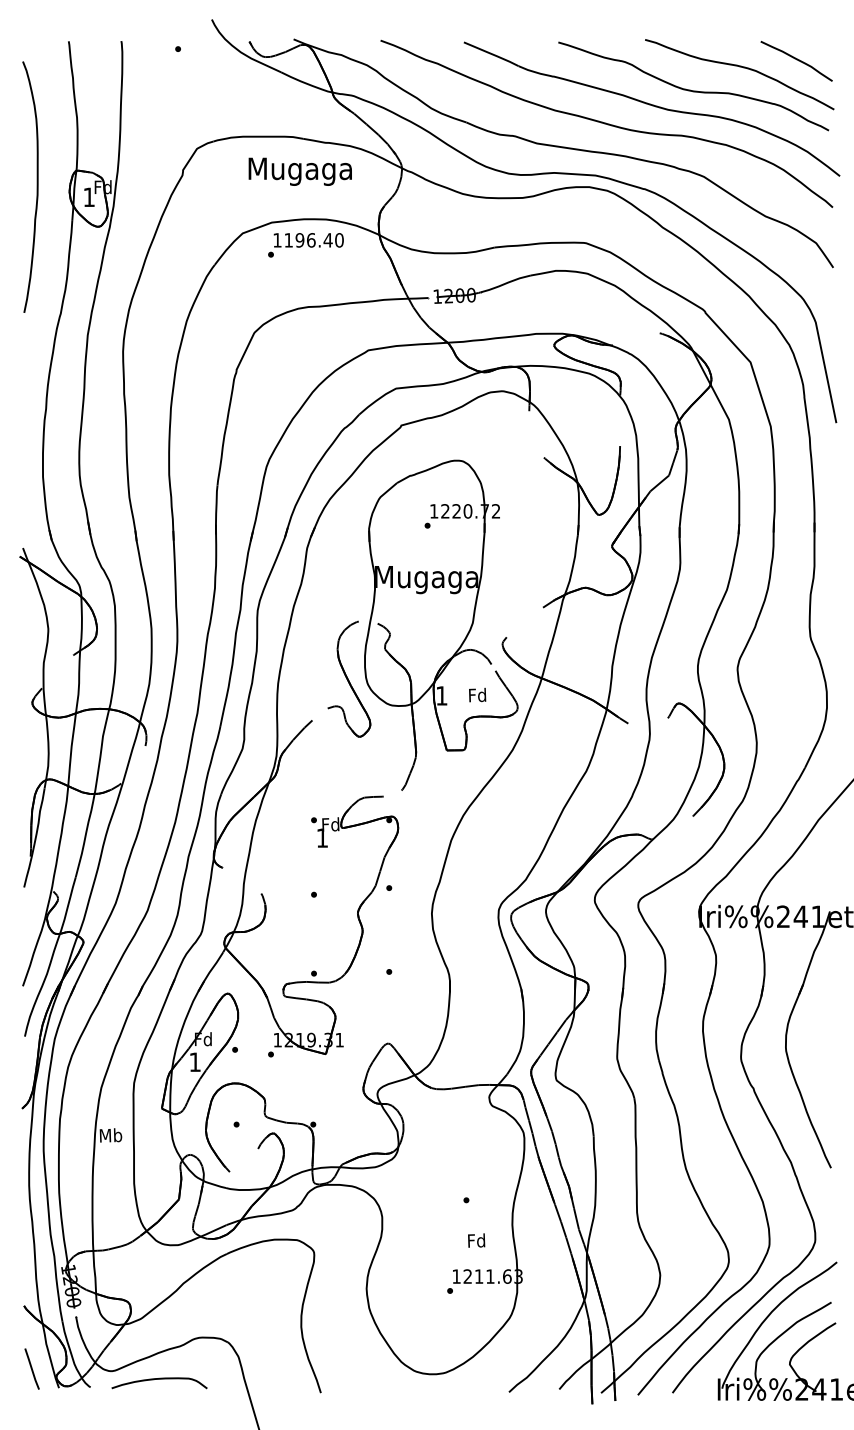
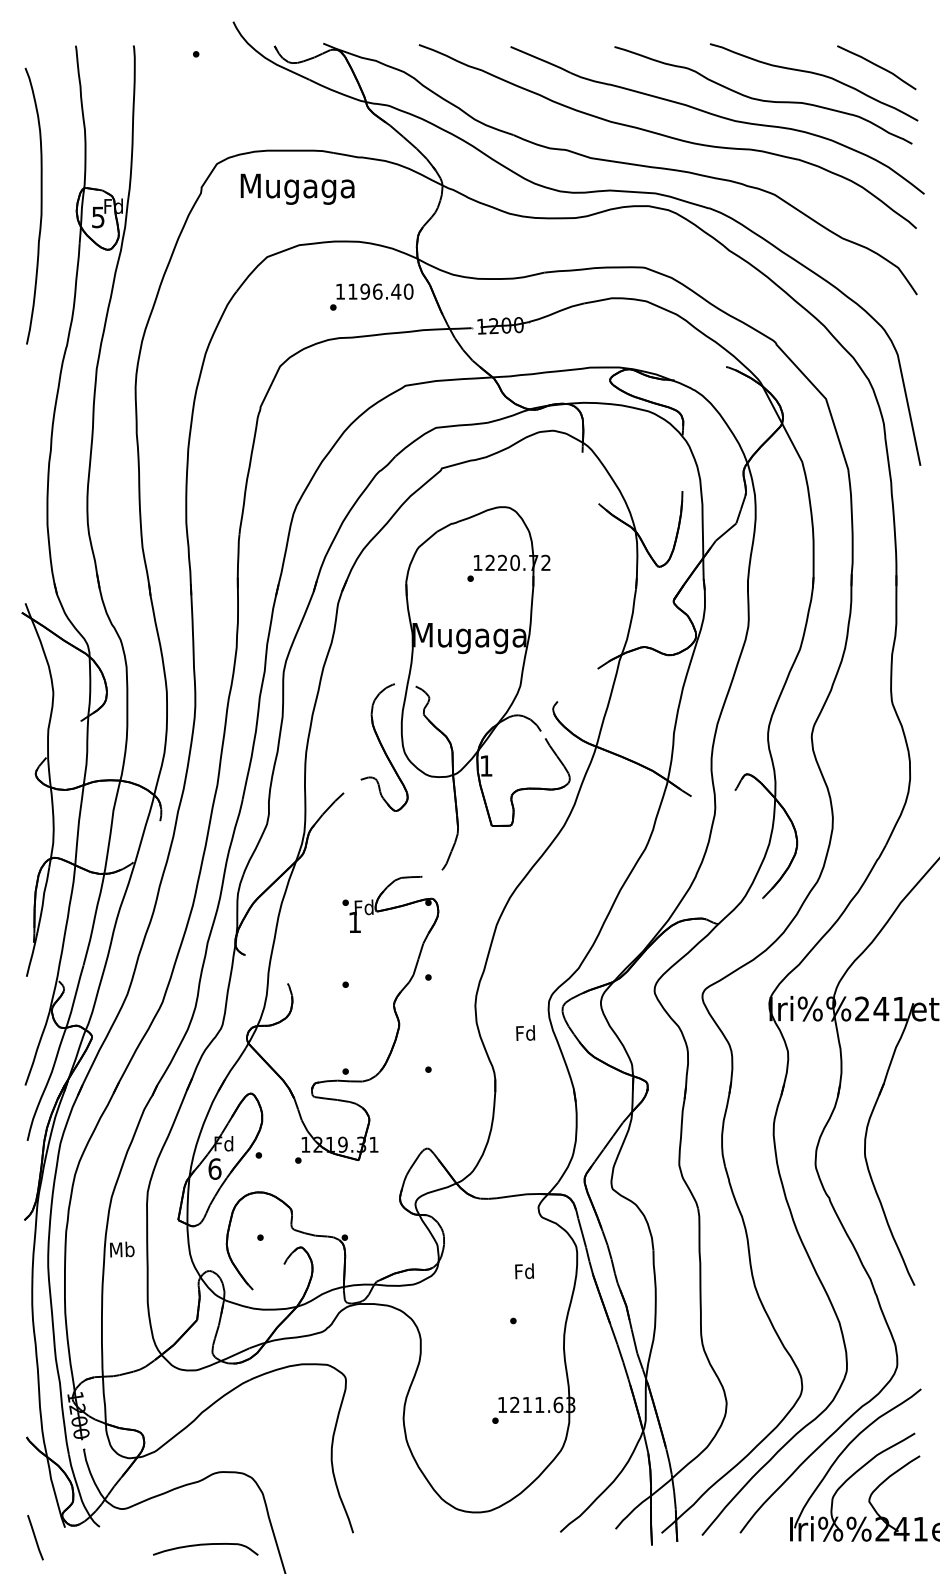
text: (300, 171) -> (297, 188), moved
text: (89, 197) -> (98, 217), 1 -> 5
text: (305, 244) -> (371, 296), moved
text: (477, 694) -> (525, 1032), moved
text: (194, 1061) -> (214, 1168), 1 -> 6
text: (476, 1240) -> (524, 1271), moved
line: (32, 1368) -> (35, 1537), moved
curve: (159, 1379) -> (205, 1545), moved

